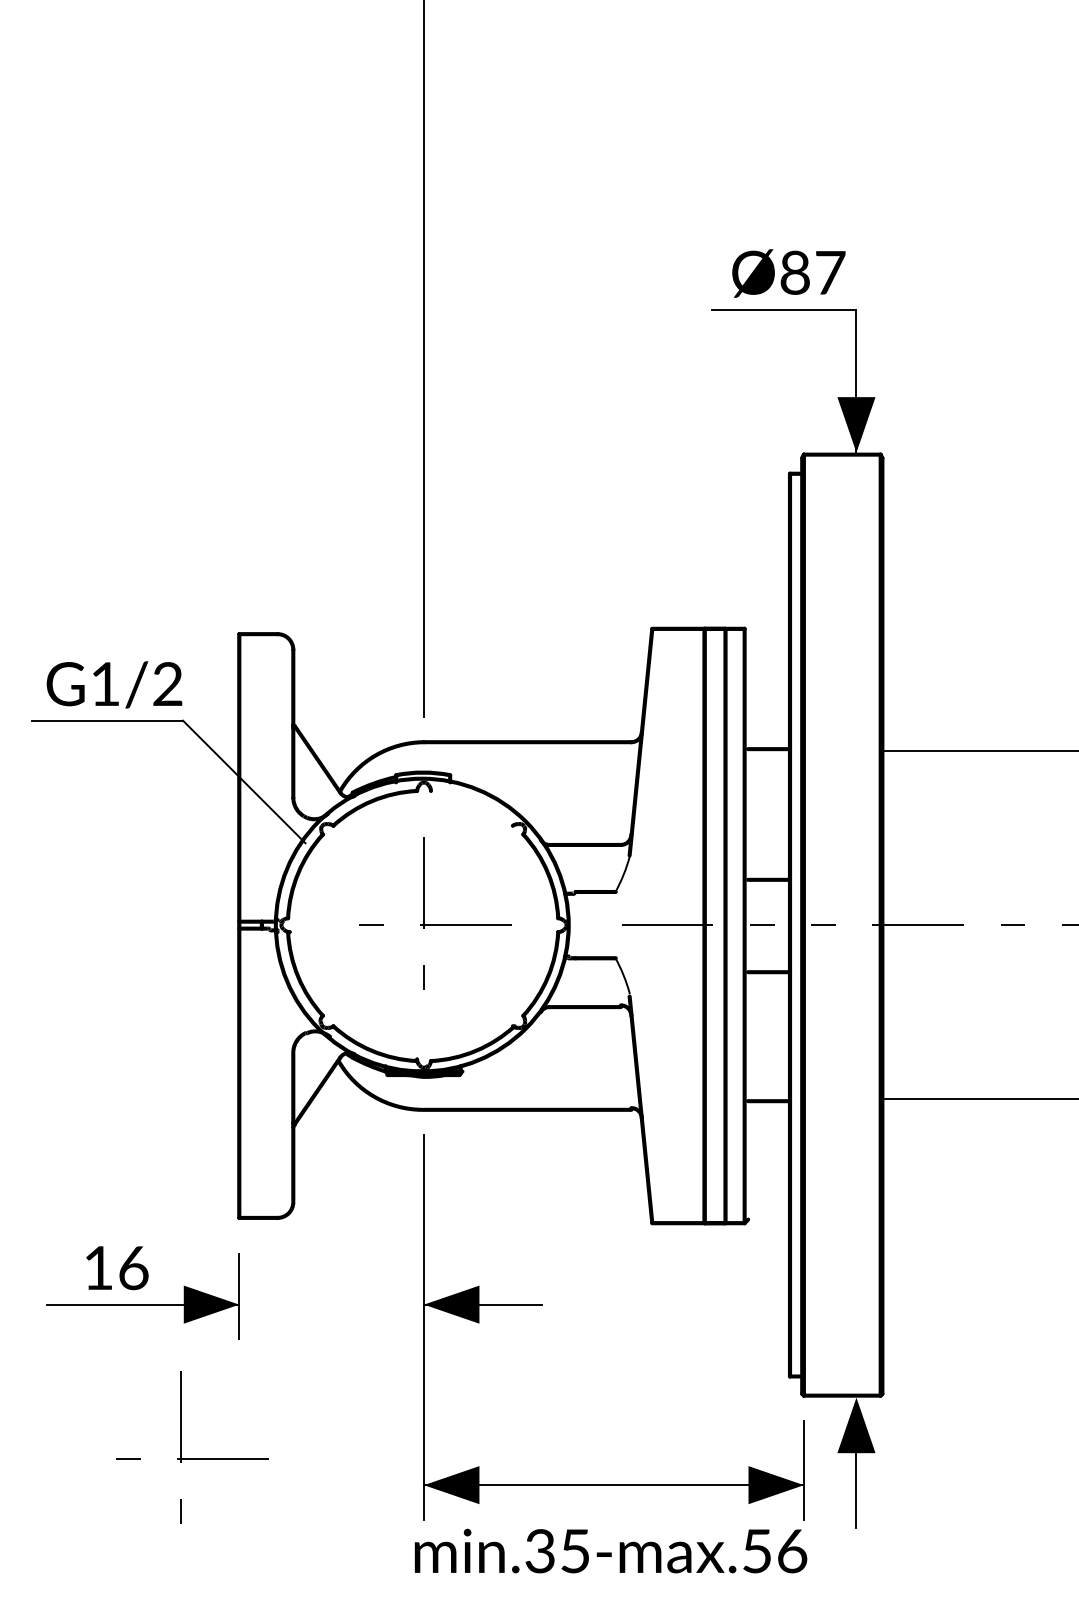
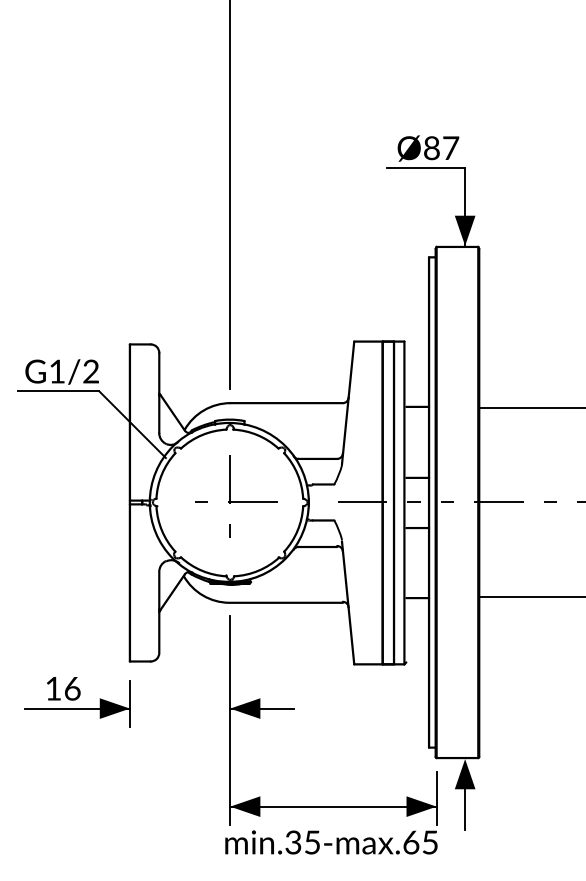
fill: (470, 807) -> (255, 438), added
part: (192, 1448) -> (104, 786), removed
text: (774, 1551) -> (420, 842), min.35-max.56 -> min.35-max.65

